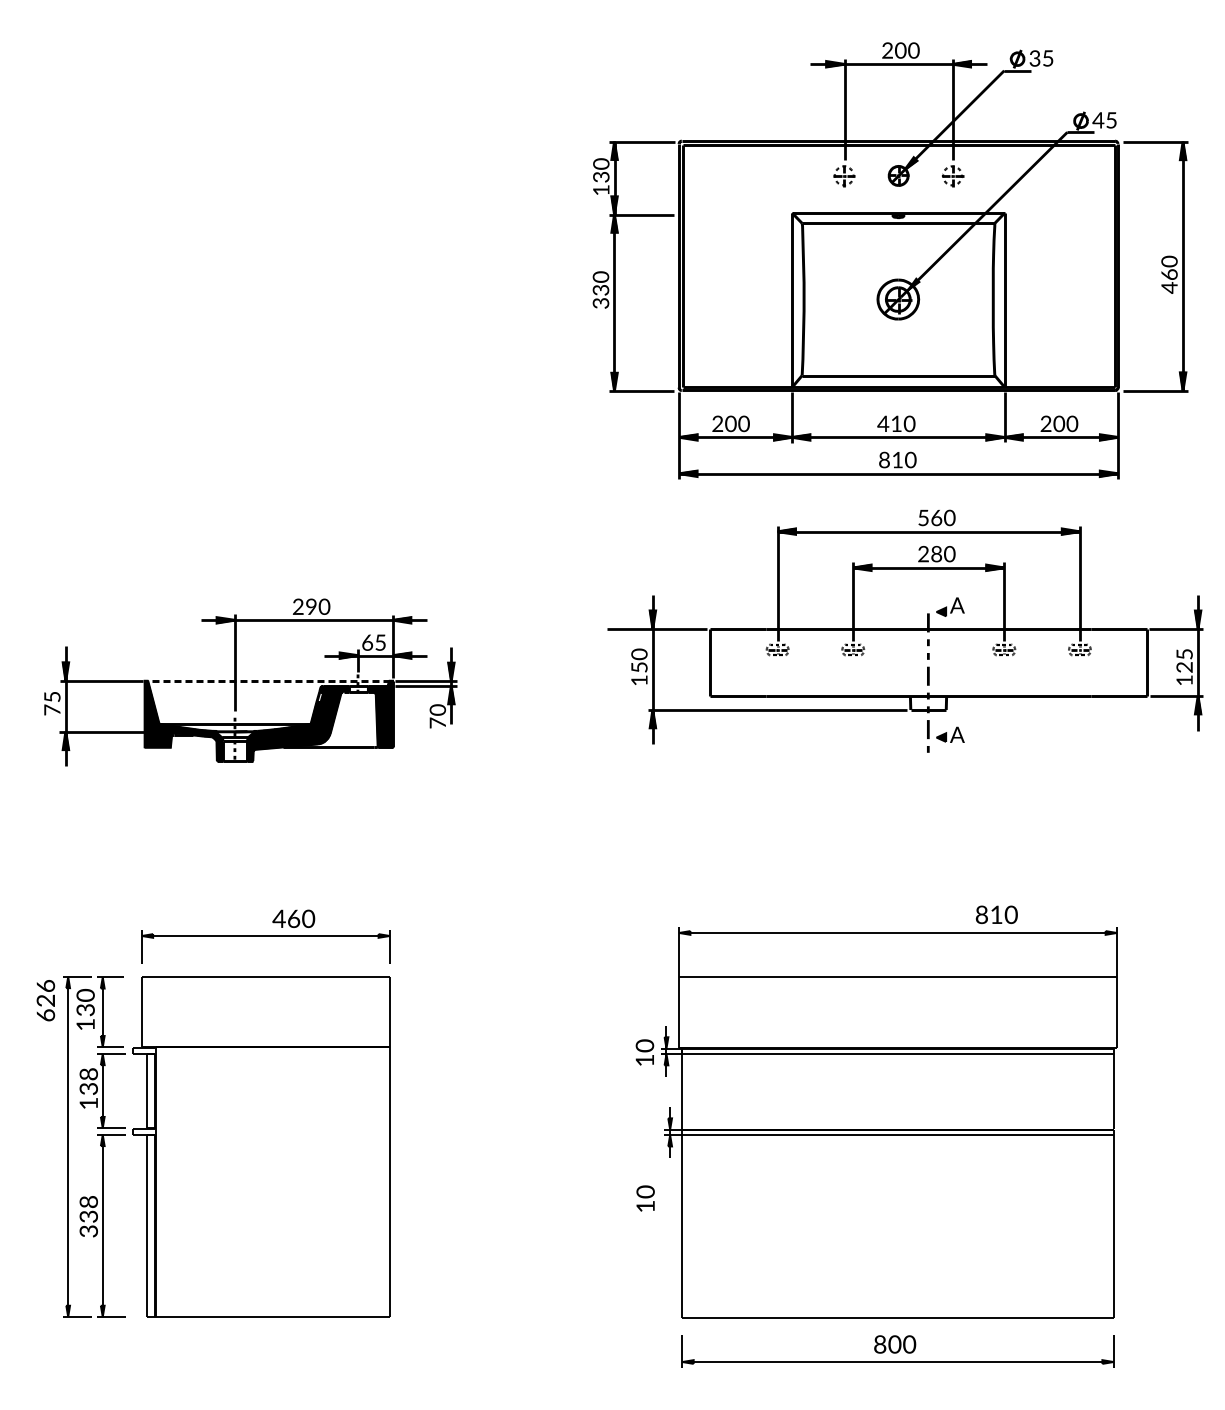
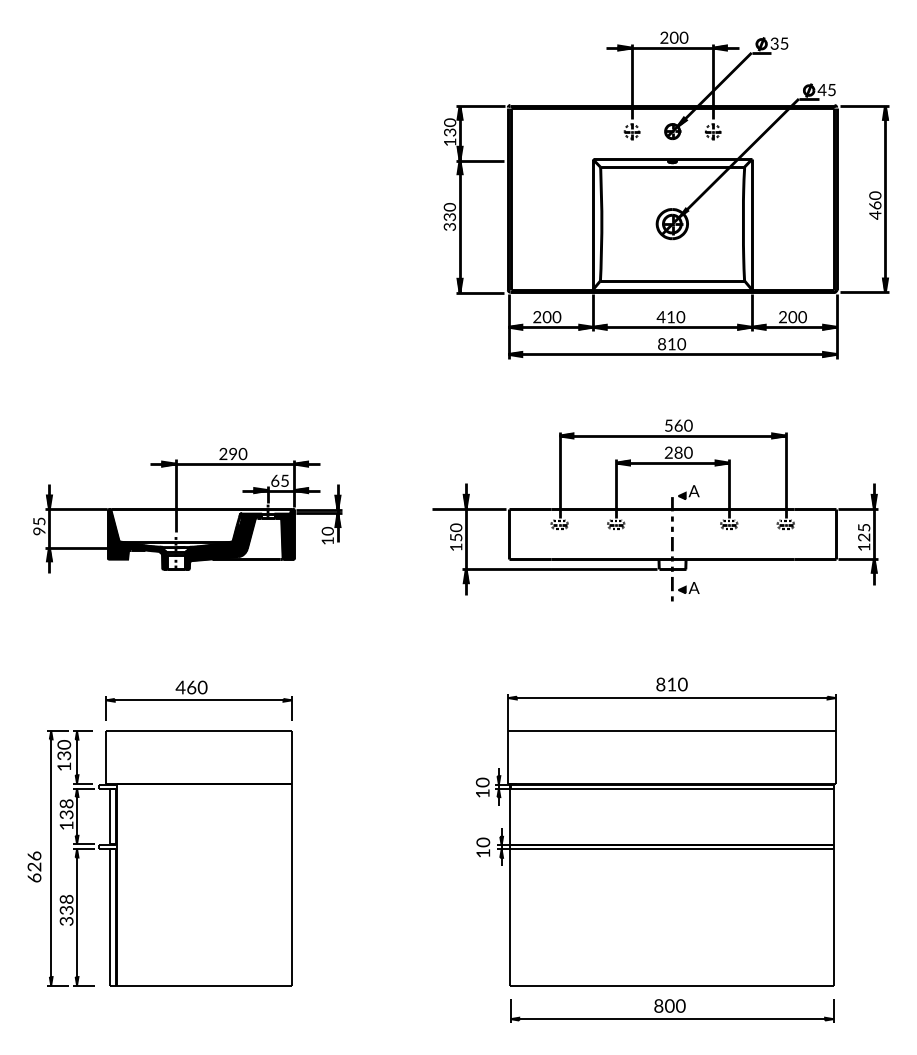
part: (905, 630) -> (655, 509), moved
line: (268, 680) -> (201, 509), dashed -> solid
text: (52, 709) -> (39, 530), 75 -> 95
text: (437, 722) -> (327, 540), 70 -> 10
text: (996, 914) -> (671, 684), moved
text: (293, 918) -> (191, 687), moved
text: (45, 1000) -> (34, 866), moved
text: (645, 1198) -> (483, 847), moved

